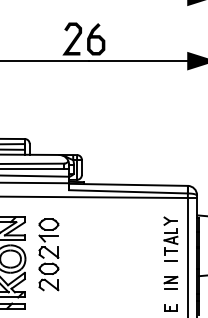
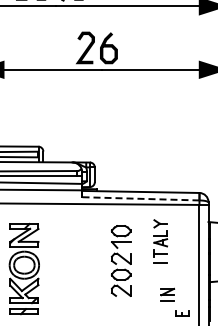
line: (128, 191) -> (140, 198), solid -> dashed
part: (170, 239) -> (160, 241), moved
part: (49, 254) -> (121, 260), moved
part: (170, 282) -> (167, 294), moved

